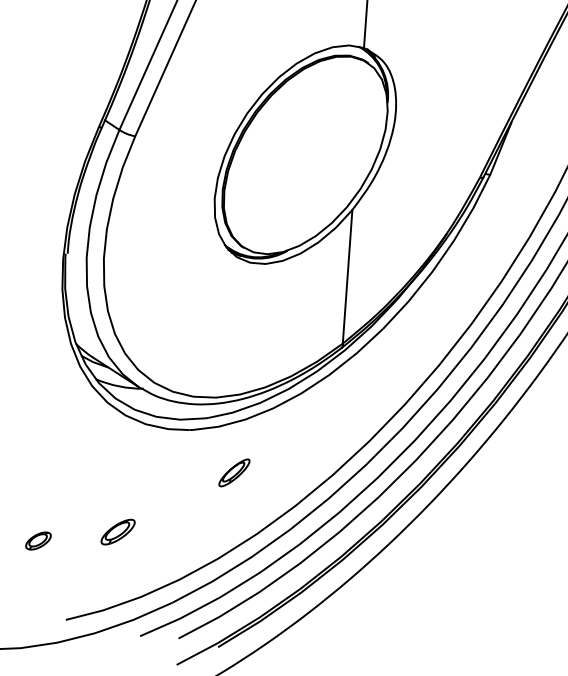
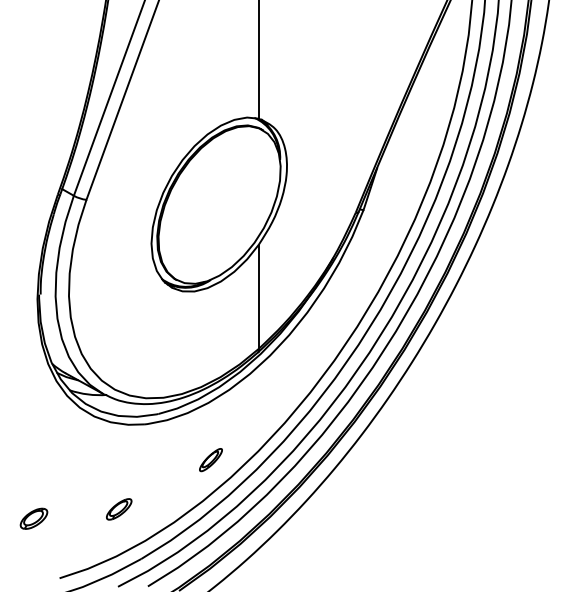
part: (233, 473) -> (210, 460), moved
part: (118, 532) -> (119, 509), moved
part: (37, 540) -> (33, 518), size x1.43

